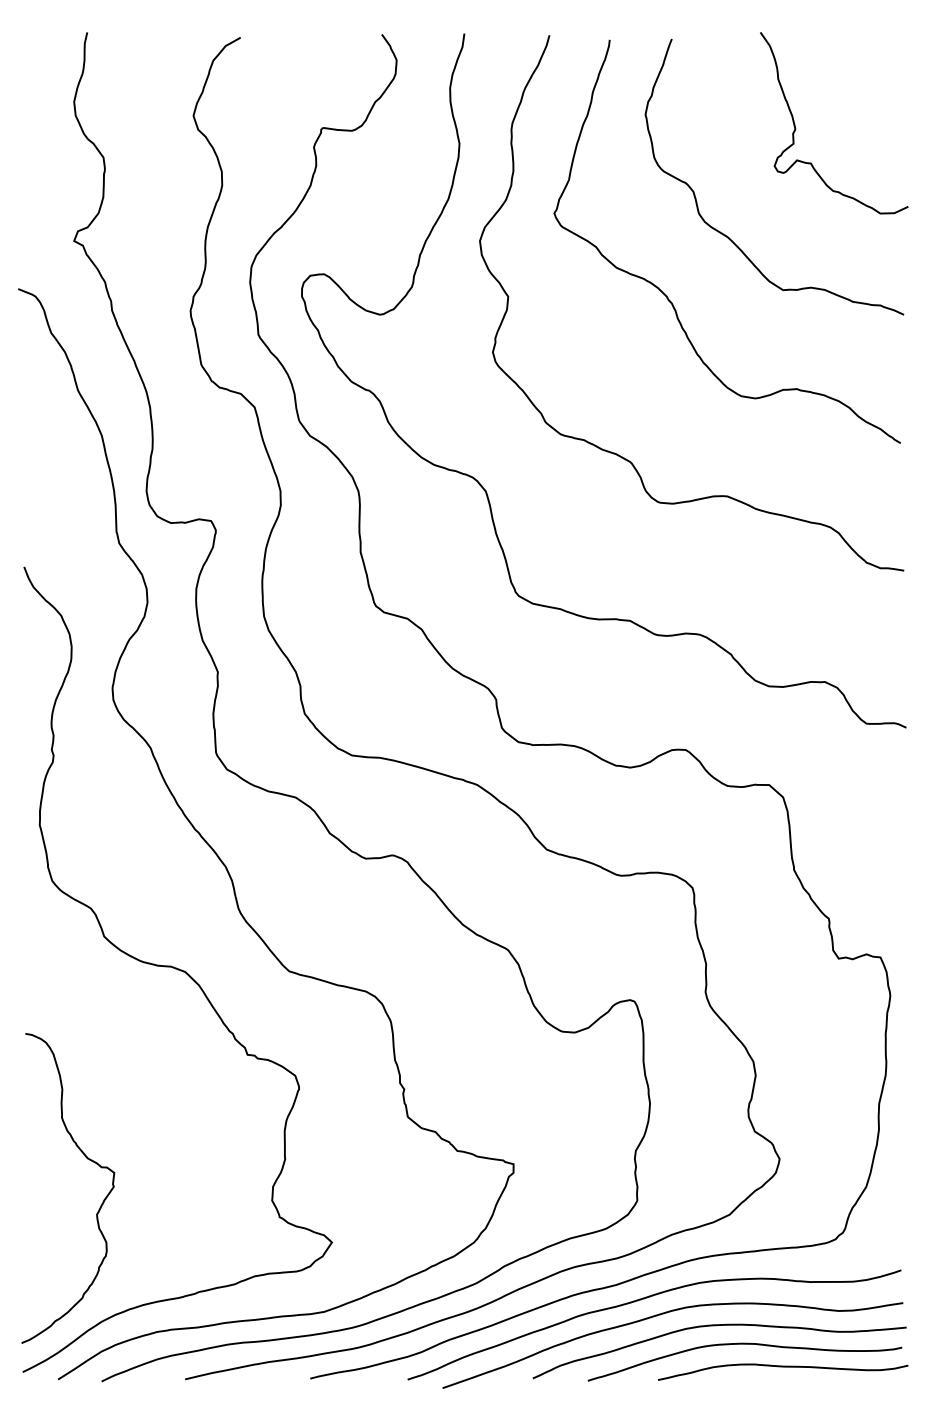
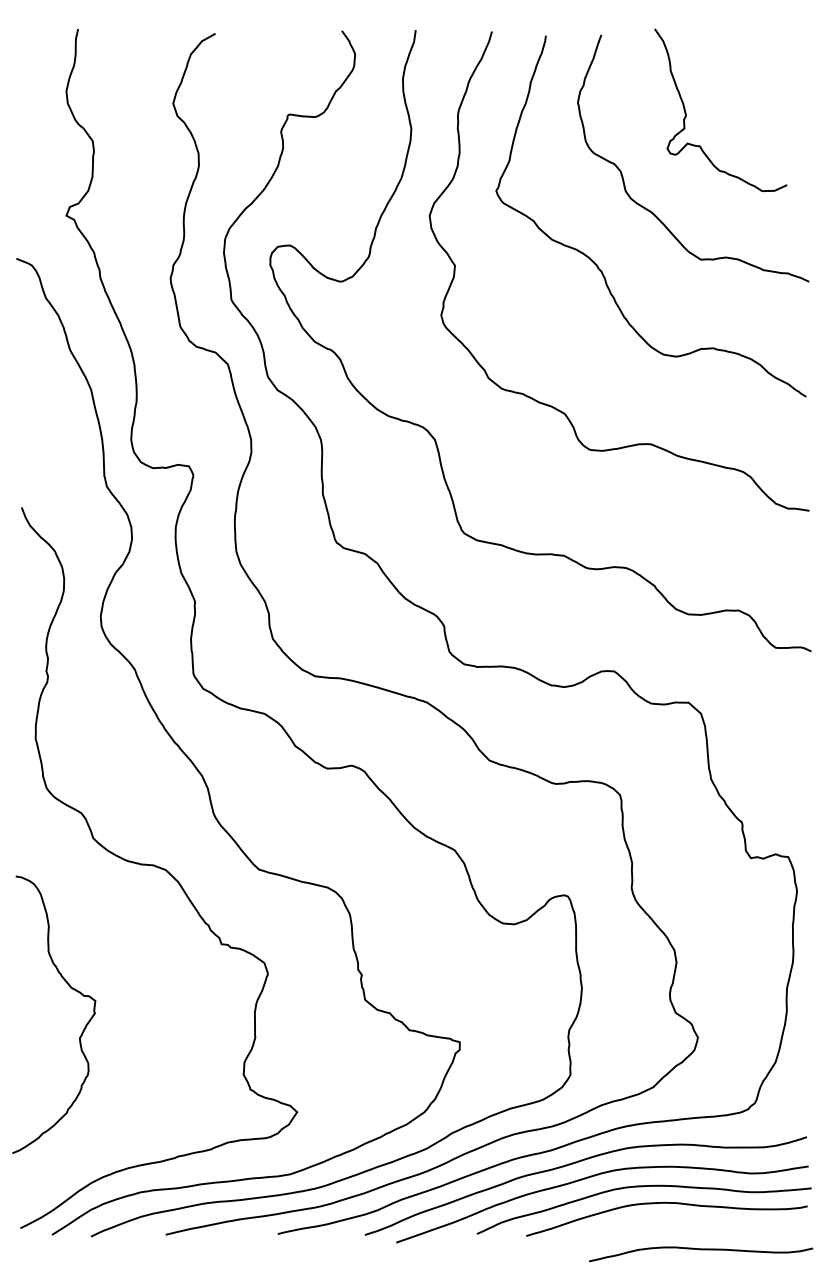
curve: (795, 125) -> (686, 112), moved
curve: (86, 1159) -> (70, 988), moved
curve: (783, 1367) -> (701, 1250), moved

